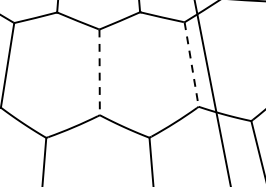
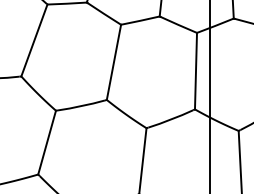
line: (191, 65) -> (195, 71), dashed -> solid
line: (99, 72) -> (113, 62), dashed -> solid

